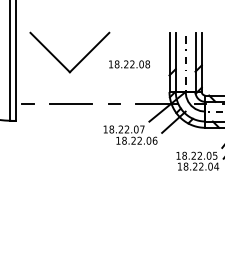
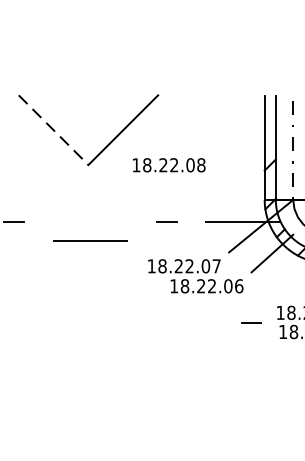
line: (50, 52) -> (54, 130), solid -> dashed
text: (129, 64) -> (169, 165), moved
line: (70, 103) -> (89, 239), moved
line: (162, 160) -> (252, 321), added

